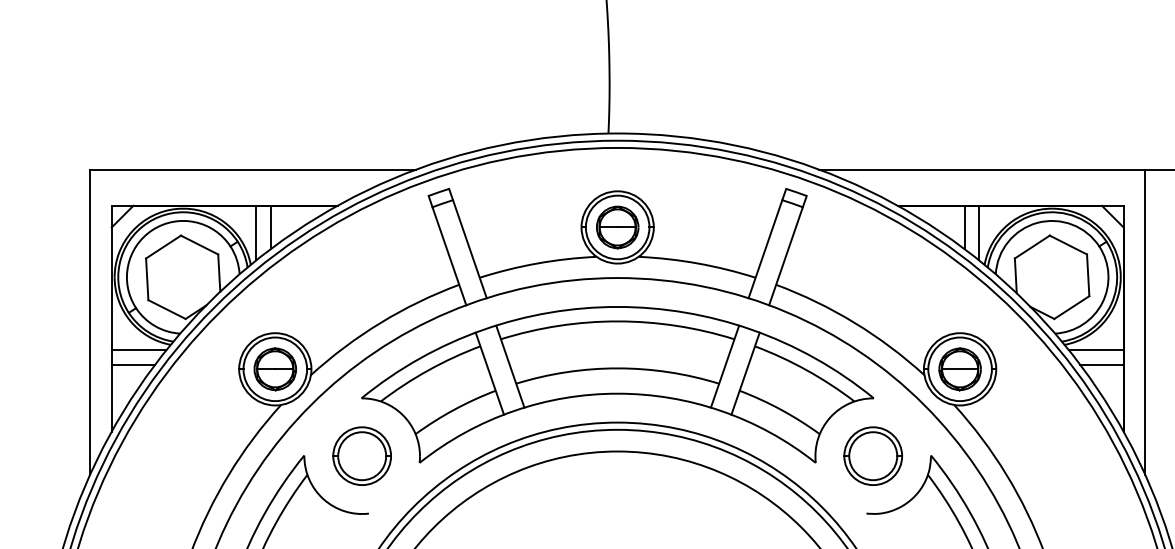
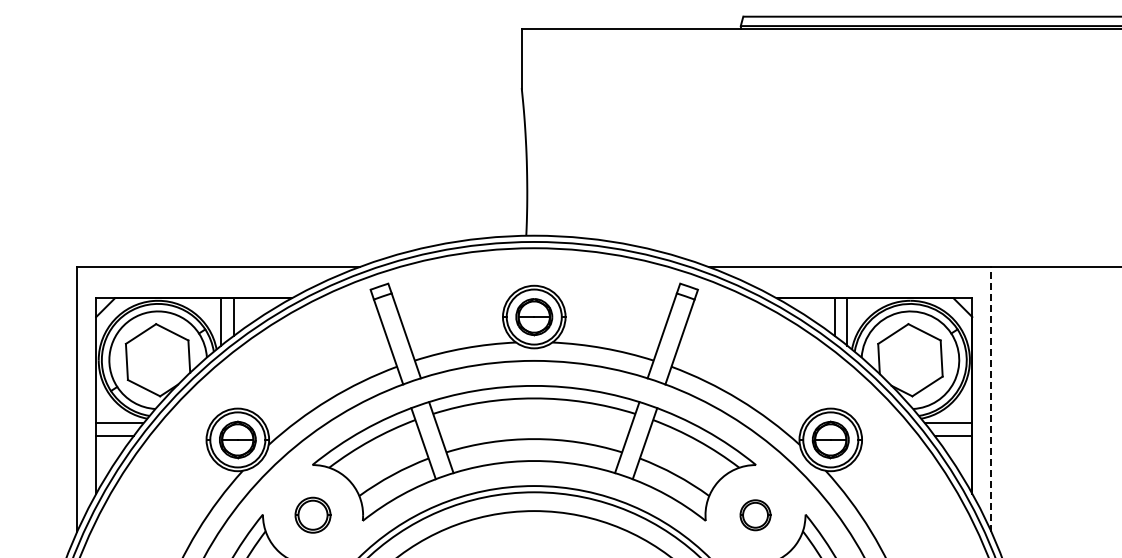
line: (1145, 321) -> (991, 398), solid -> dashed
part: (361, 456) -> (312, 515), size x0.7
part: (873, 456) -> (755, 515), size x0.6

